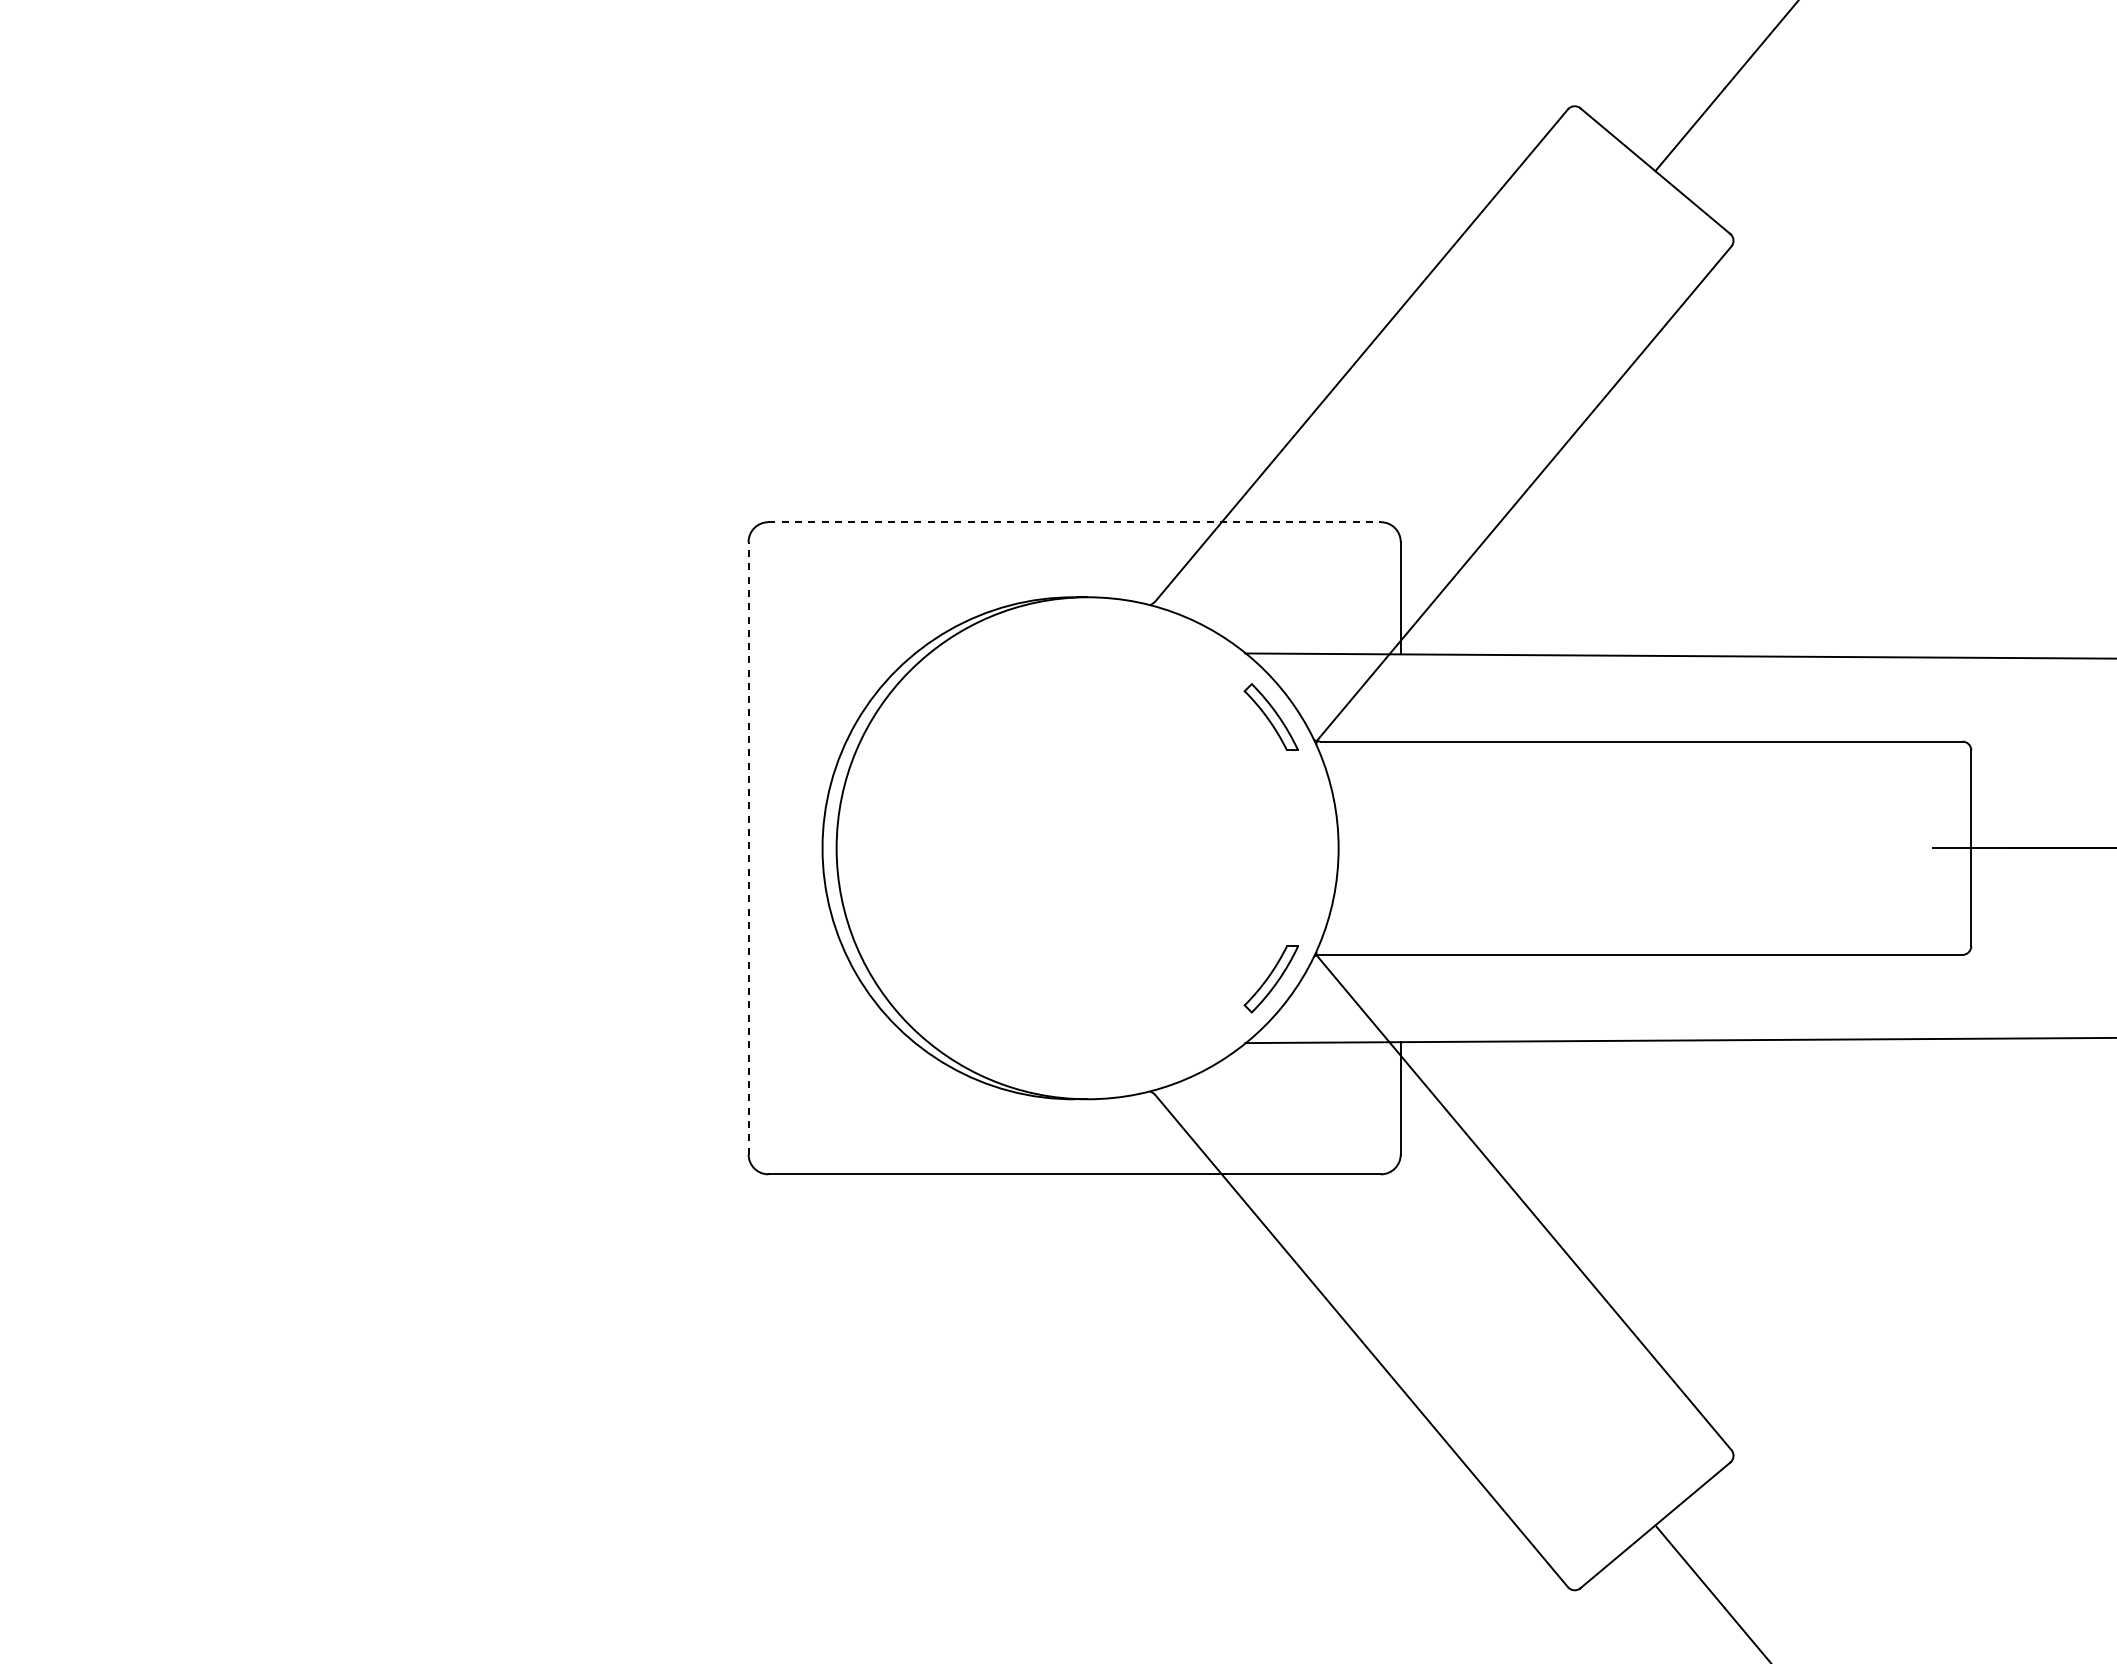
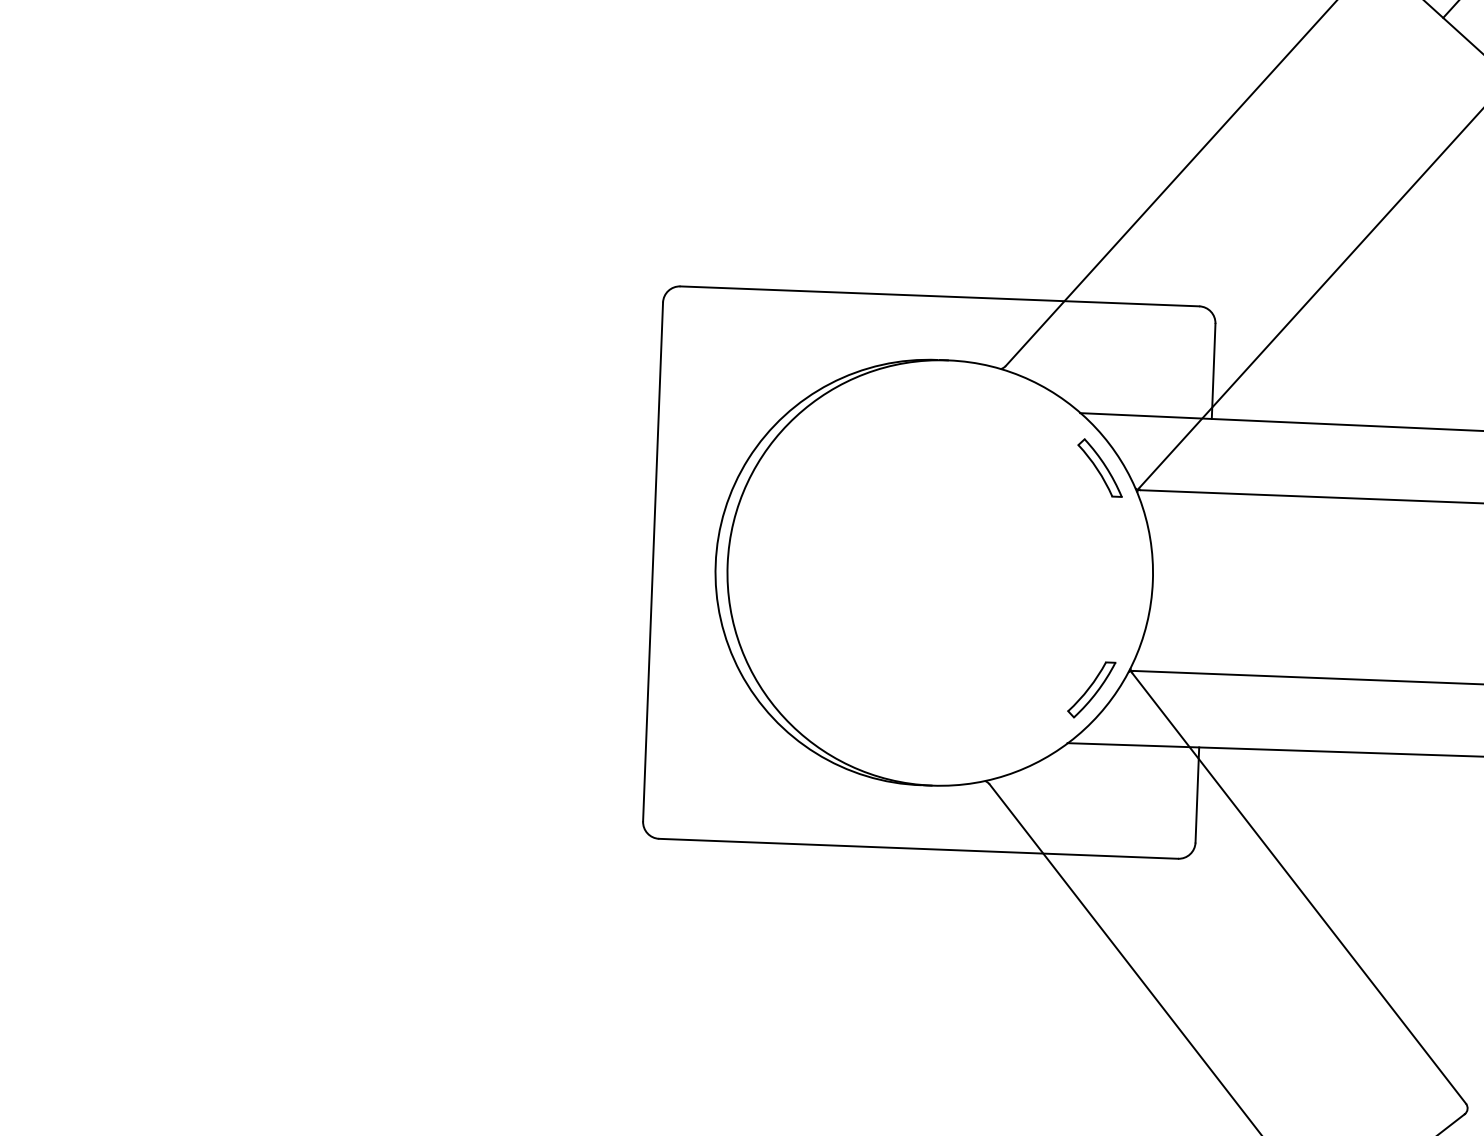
line: (1075, 522) -> (940, 296), dashed -> solid
line: (748, 847) -> (653, 561), dashed -> solid

